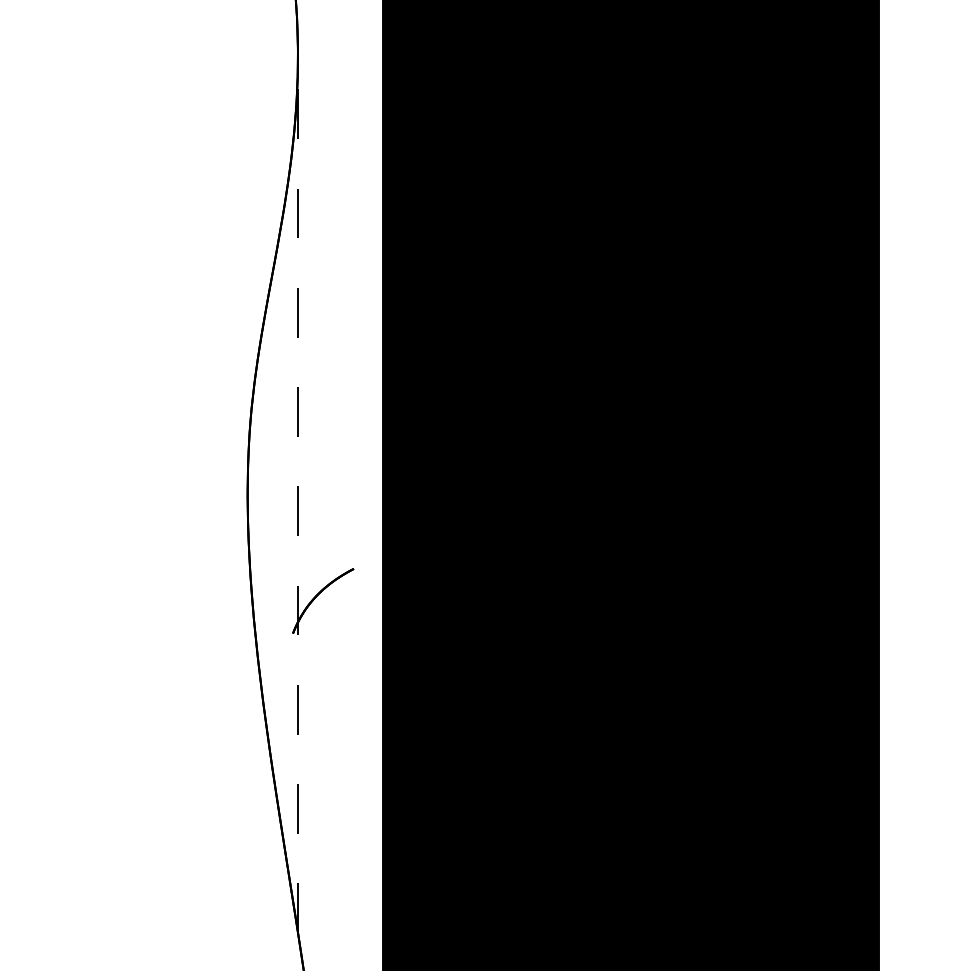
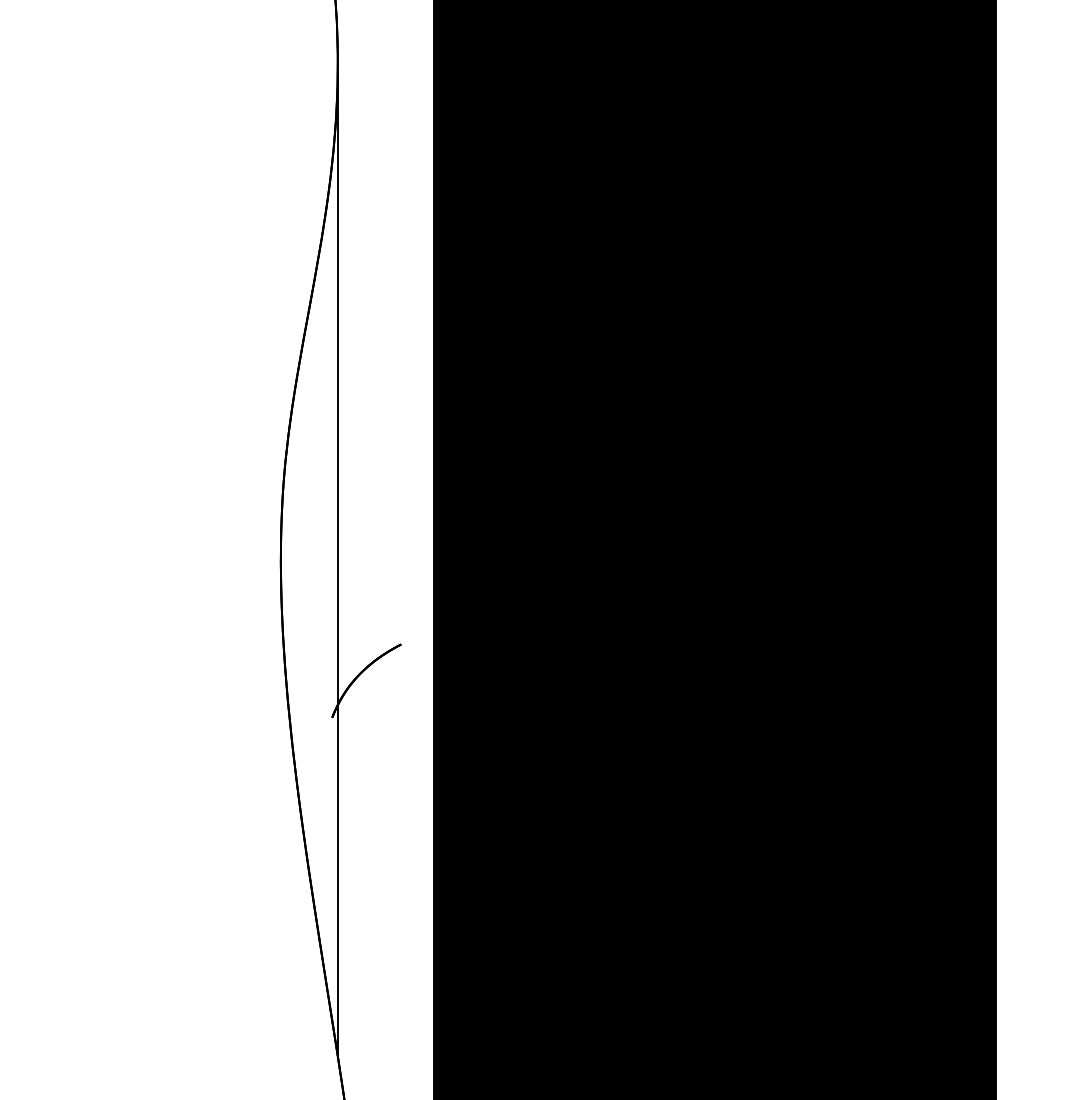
line: (297, 494) -> (337, 560), dashed -> solid

